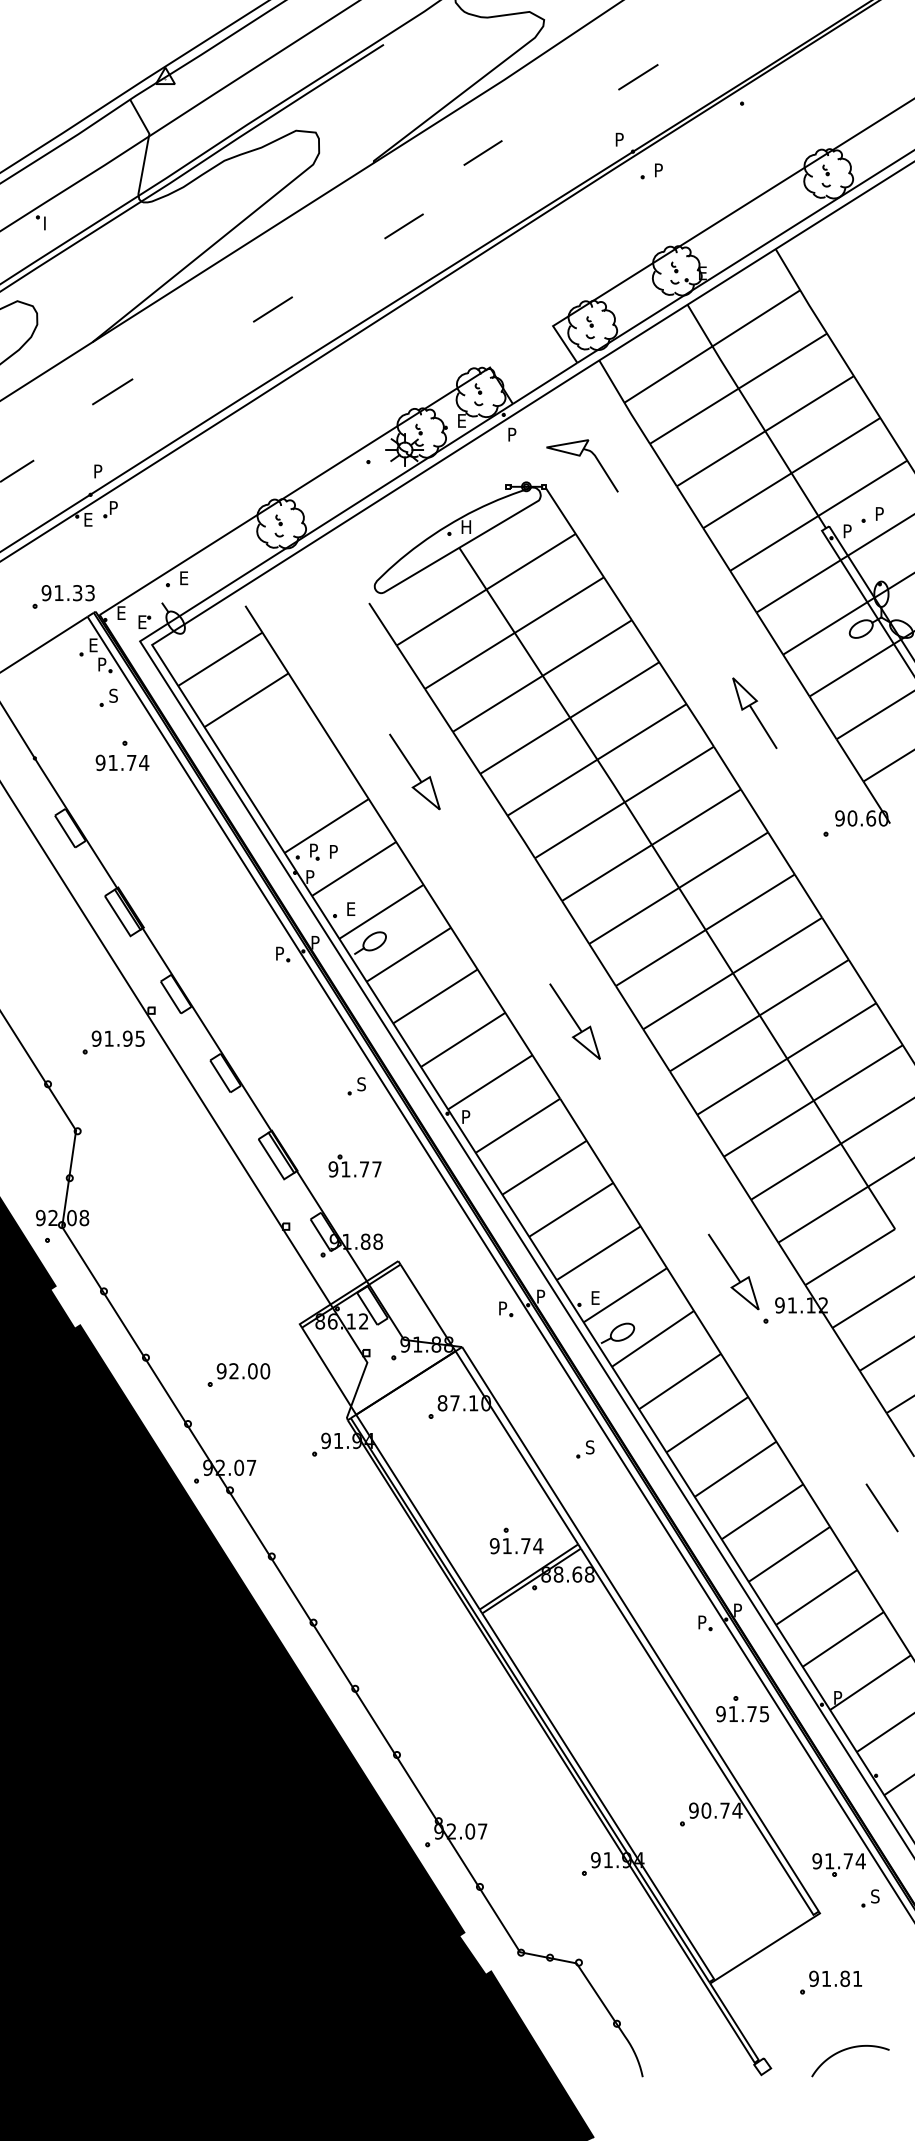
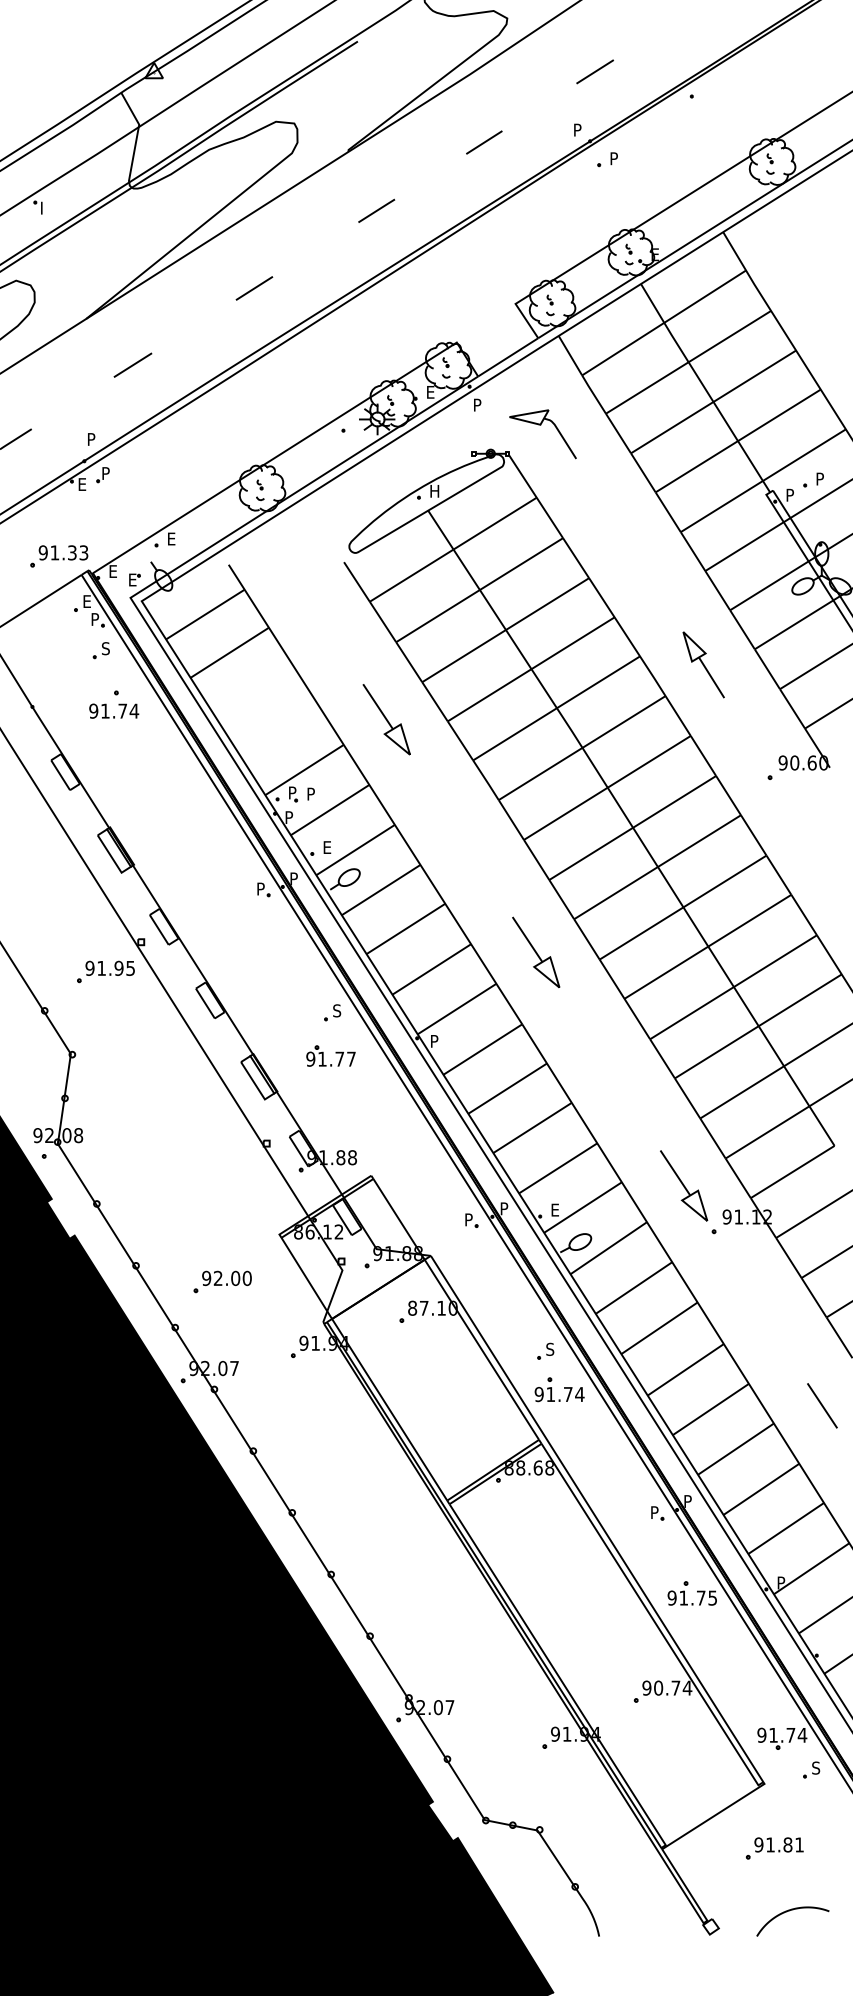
line: (483, 152) -> (484, 142), moved
line: (112, 391) -> (132, 364), moved
part: (354, 1165) -> (330, 1055), moved
part: (516, 1540) -> (559, 1389), moved

